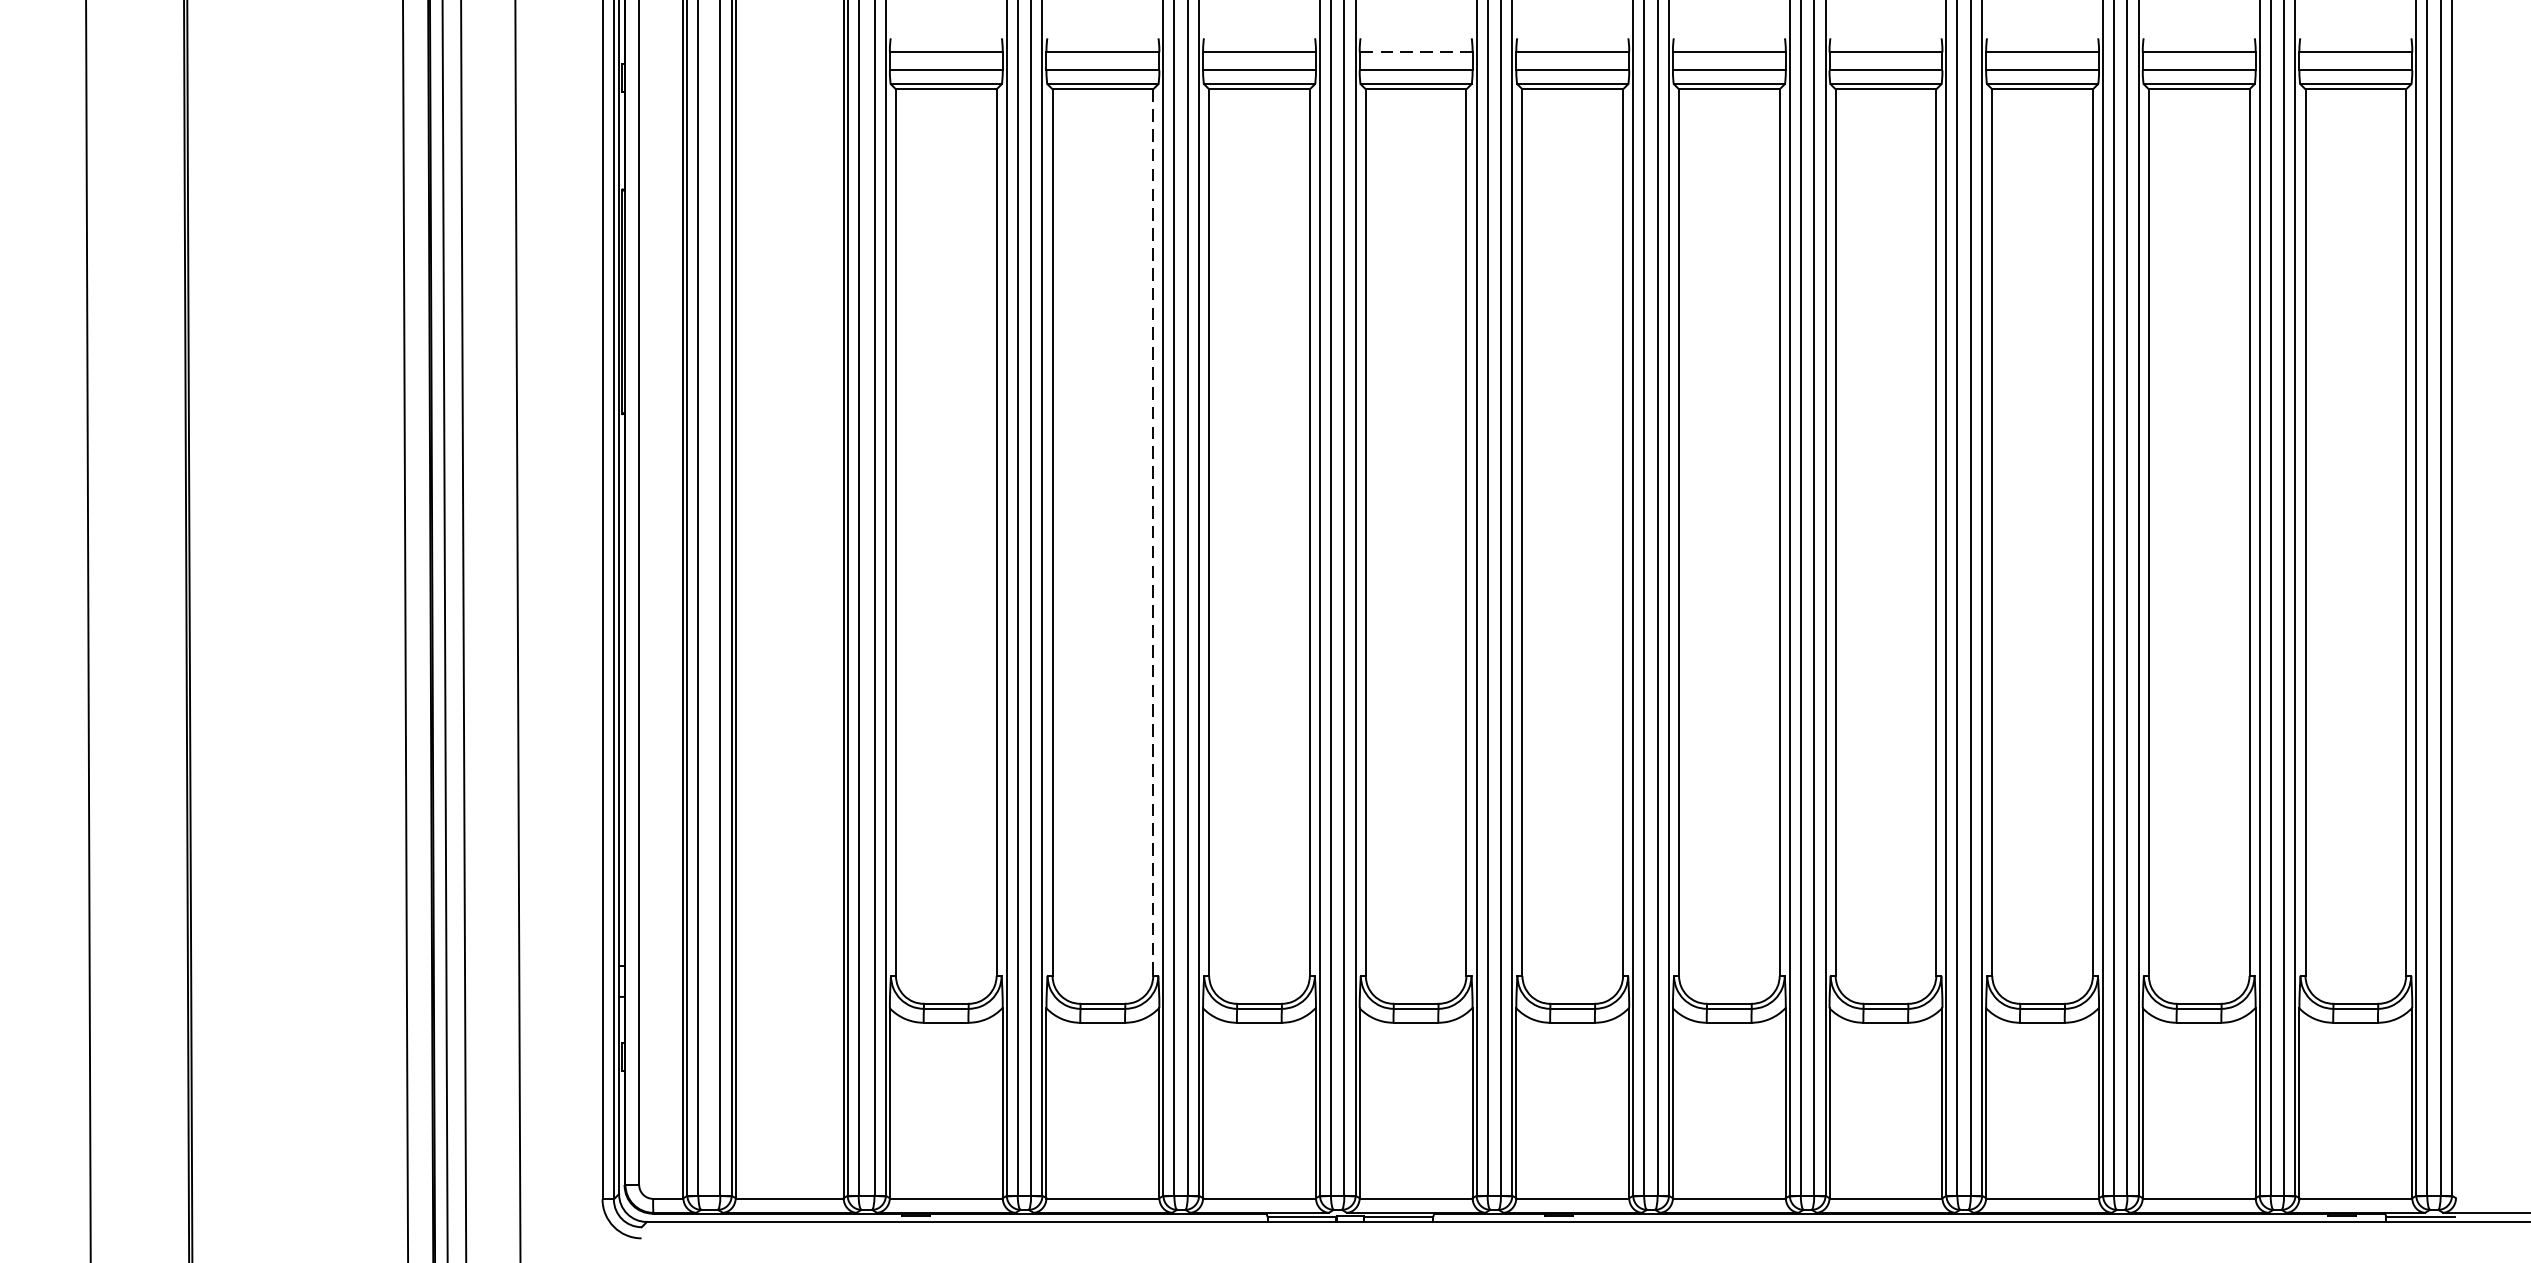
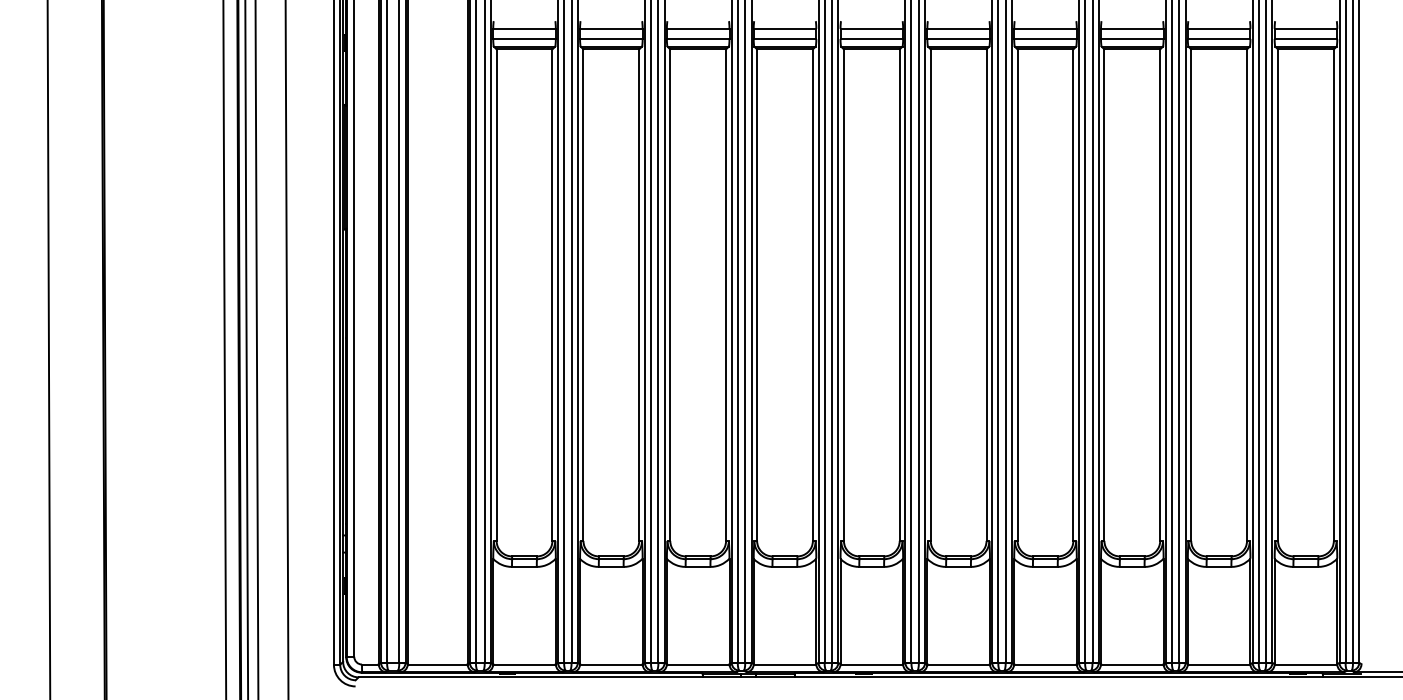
line: (1415, 51) -> (784, 28), dashed -> solid
line: (1153, 533) -> (639, 295), dashed -> solid

